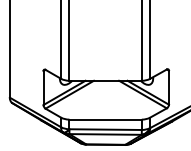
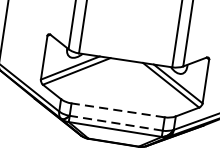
line: (105, 119) -> (118, 110), solid -> dashed
line: (105, 129) -> (116, 123), solid -> dashed

